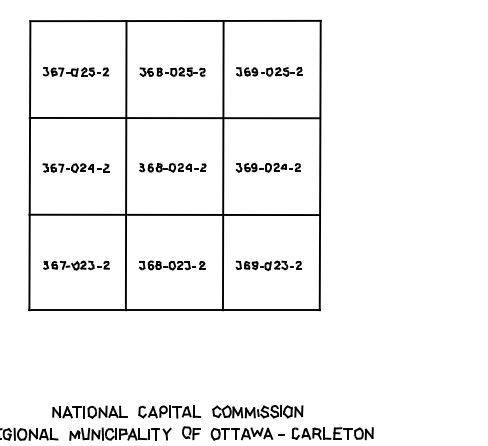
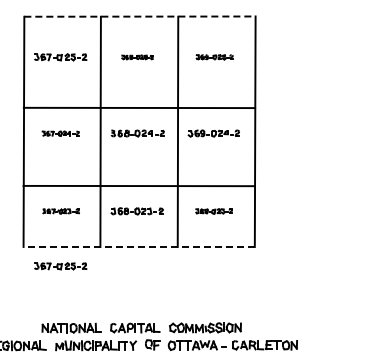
line: (174, 20) -> (139, 16), solid -> dashed
part: (172, 72) -> (137, 57), size x0.6
part: (269, 72) -> (214, 57), size x0.7
line: (174, 117) -> (139, 107), moved
part: (75, 167) -> (60, 133), size x0.7
line: (173, 214) -> (138, 185), moved
part: (75, 265) -> (60, 211), size x0.7
part: (267, 265) -> (213, 211), size x0.7
line: (174, 309) -> (139, 246), solid -> dashed
part: (75, 334) -> (60, 266), added

